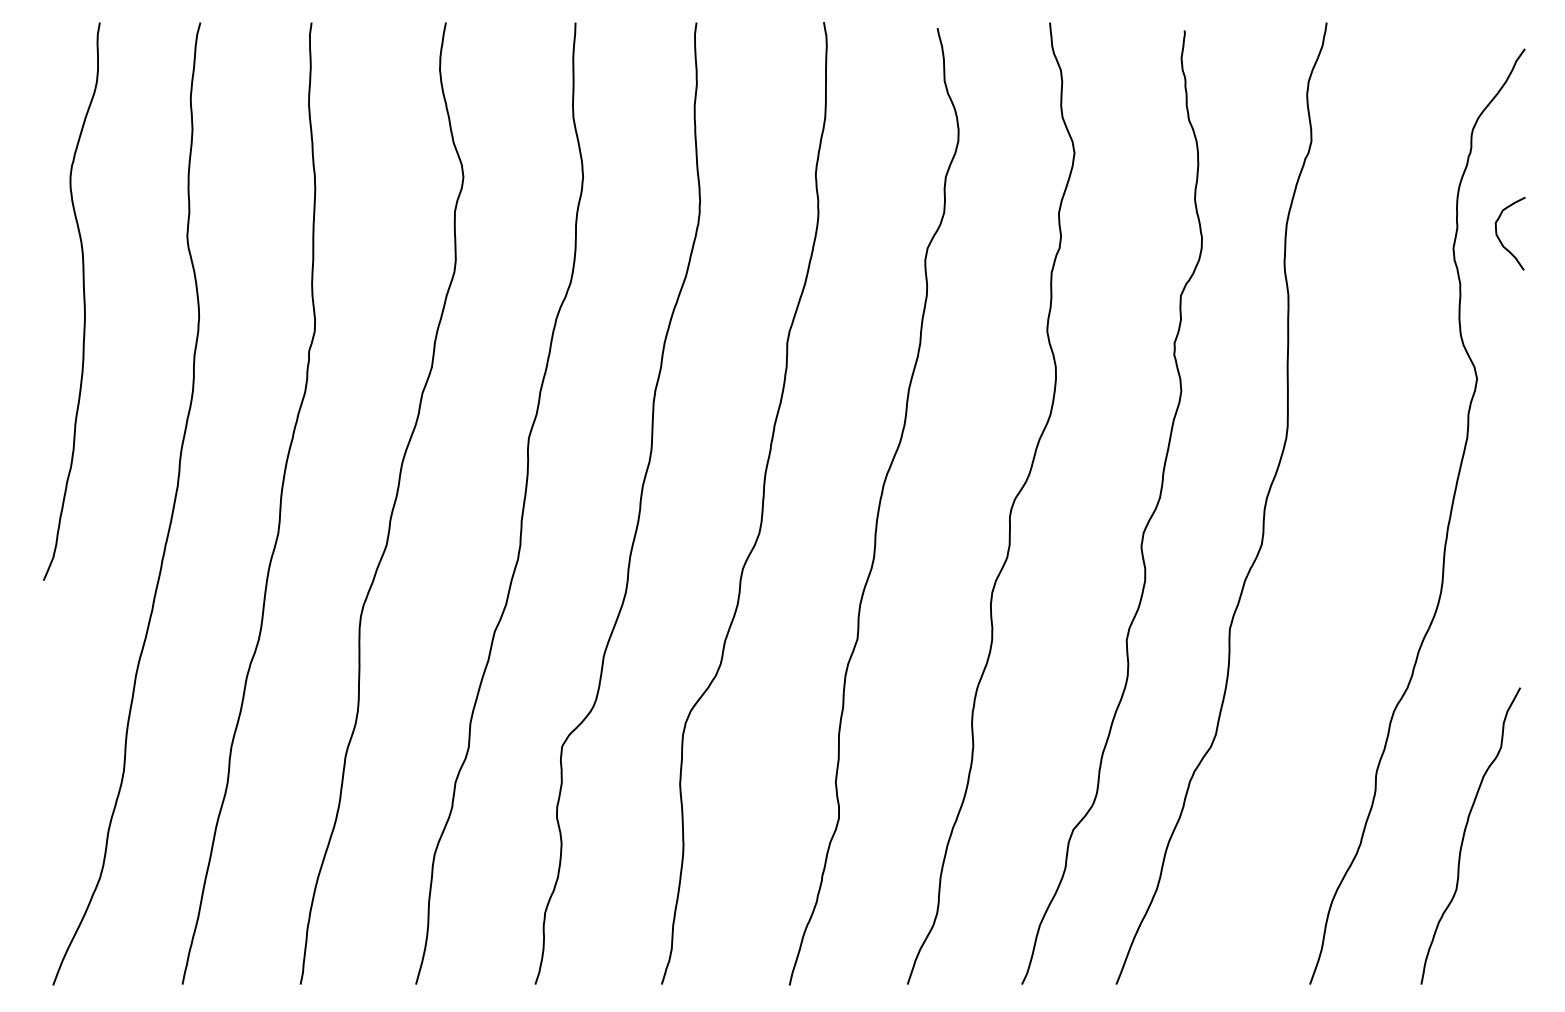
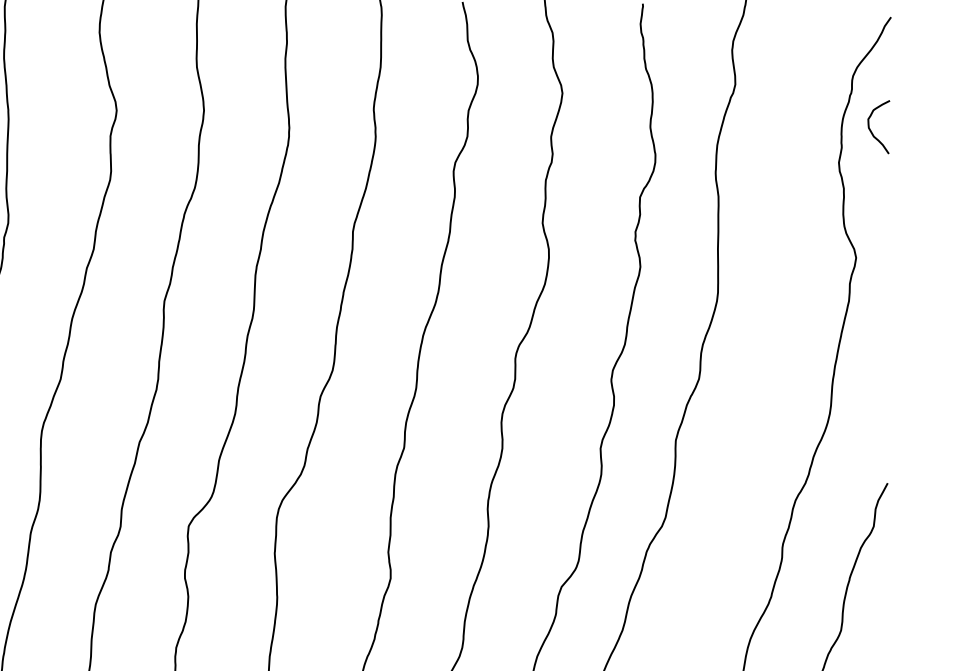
curve: (1499, 237) -> (871, 129), moved

